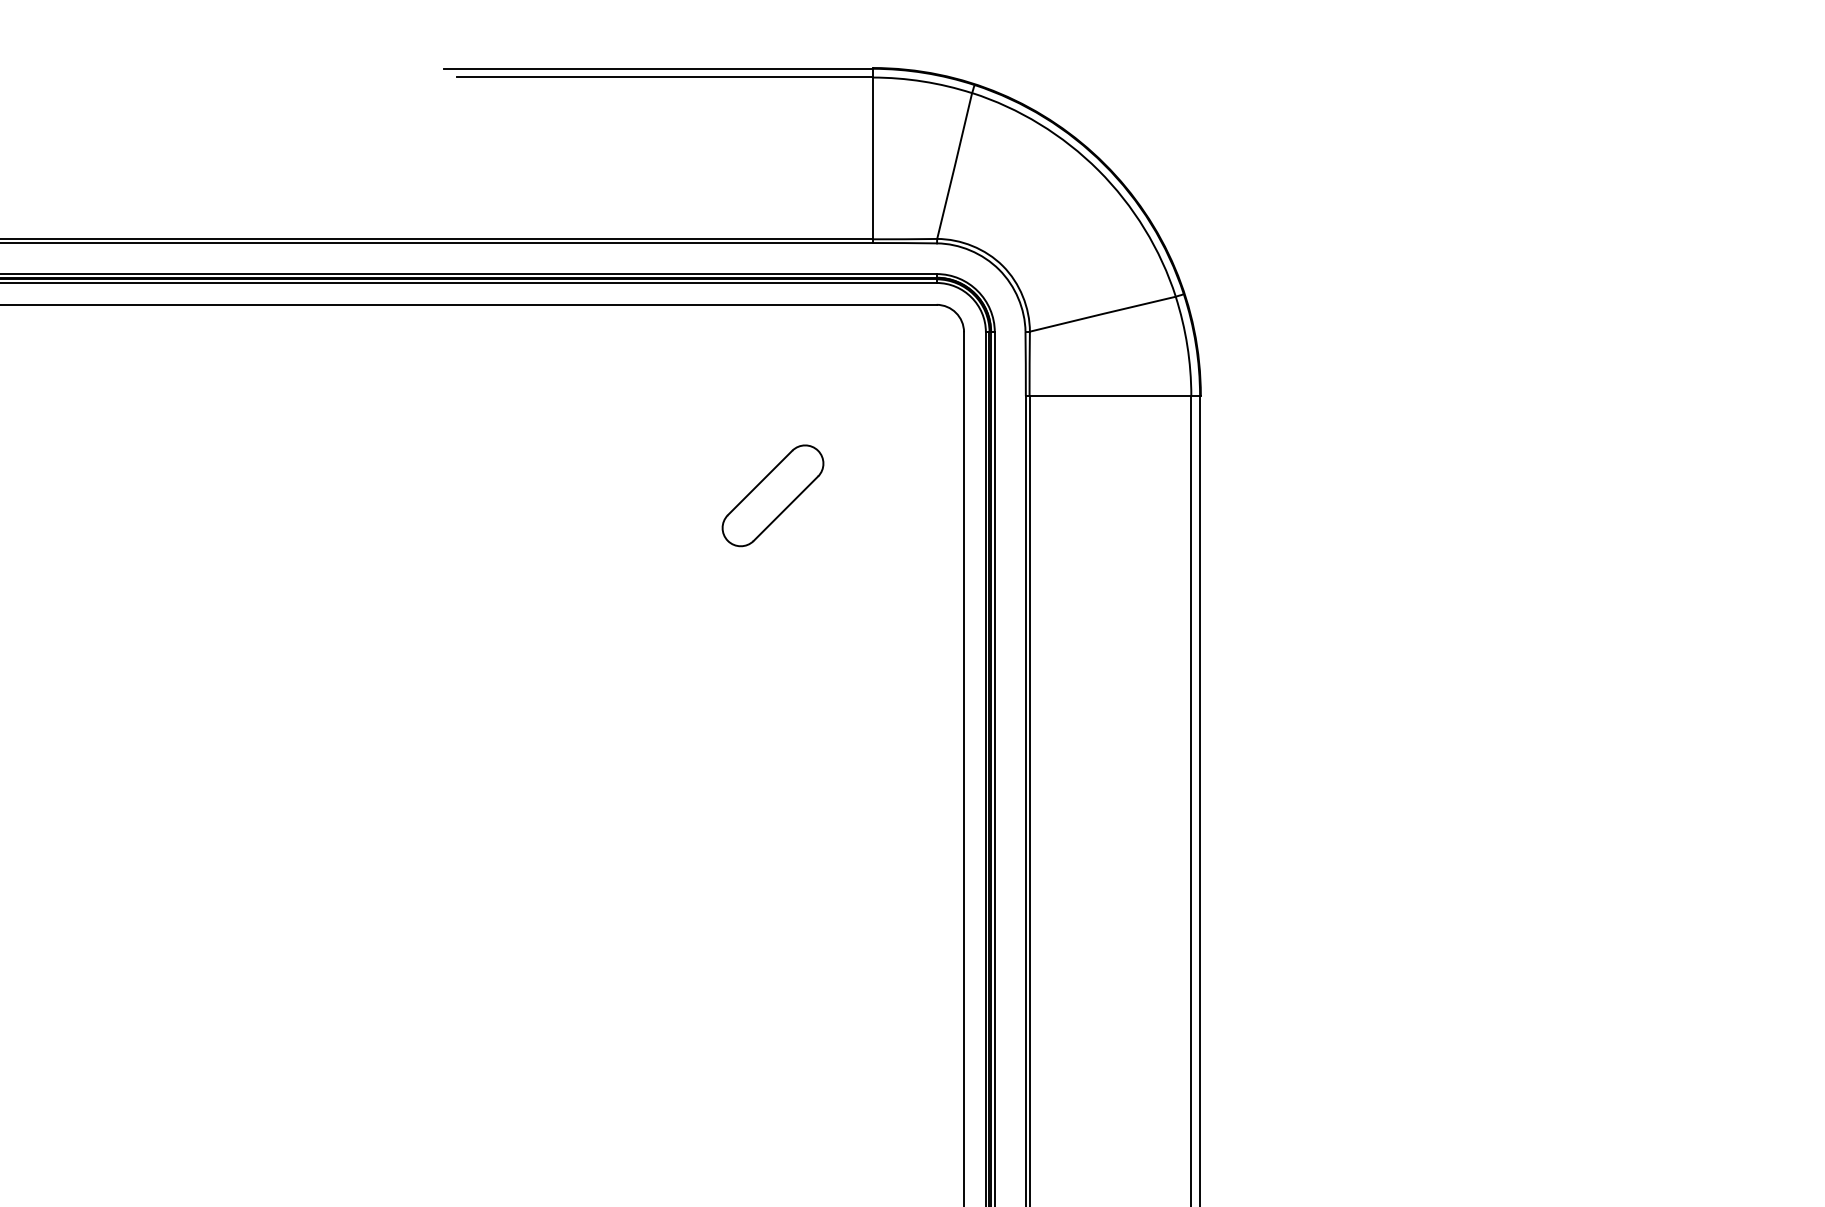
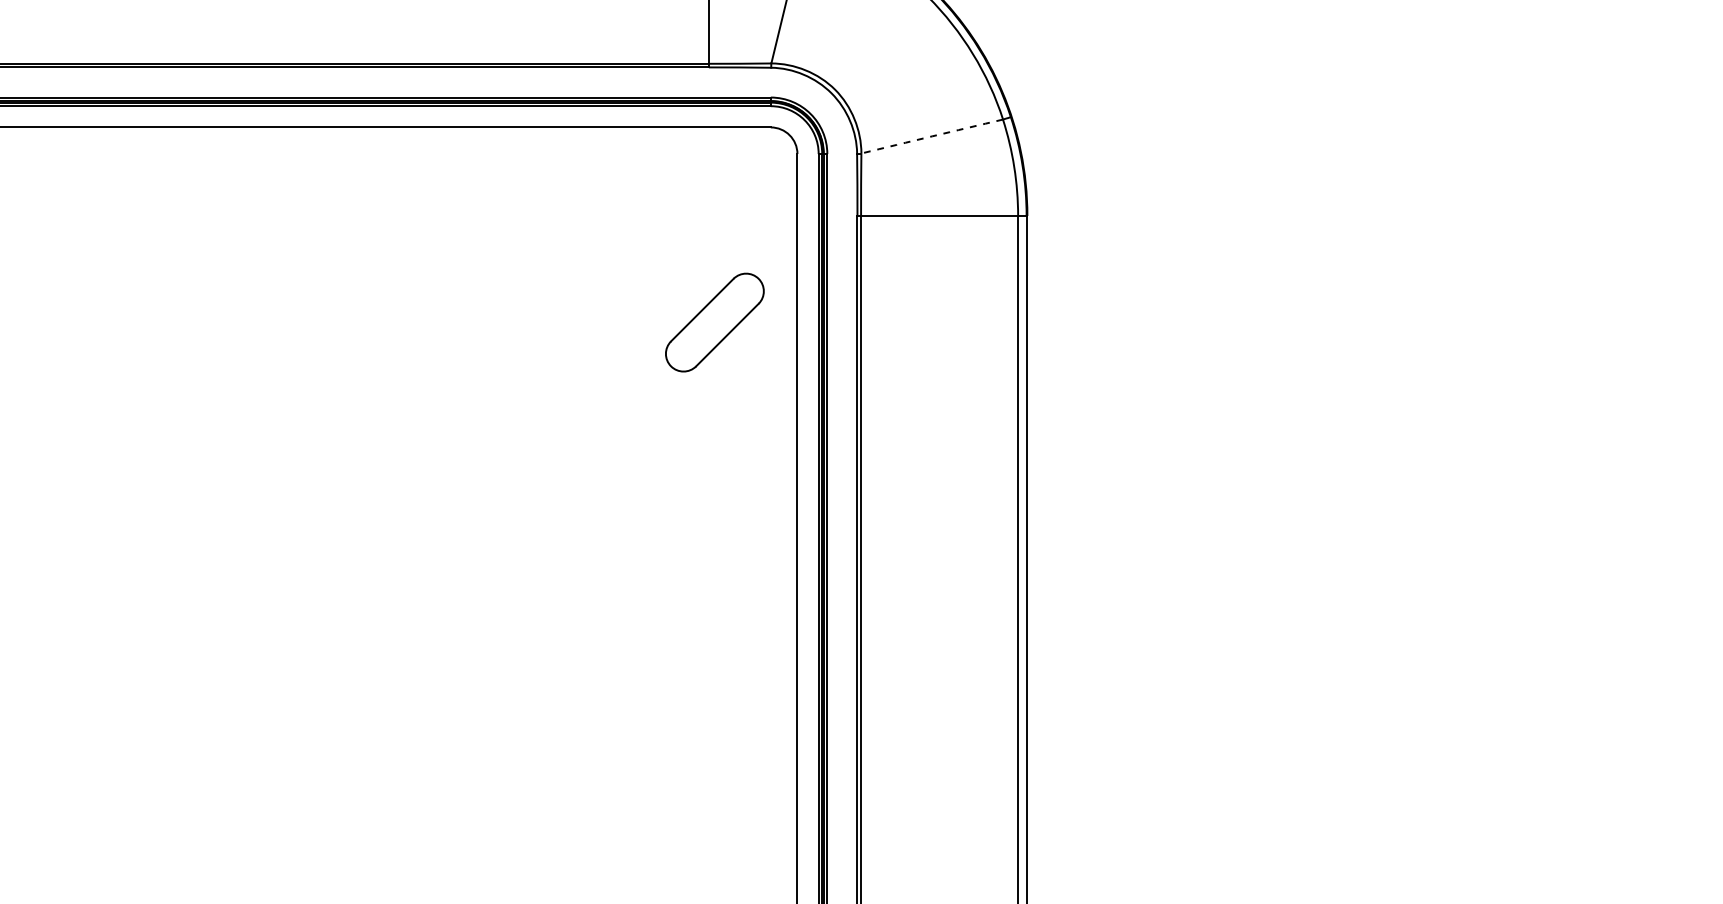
arc: (1102, 314) -> (931, 136), solid -> dashed
part: (772, 495) -> (714, 322), moved

